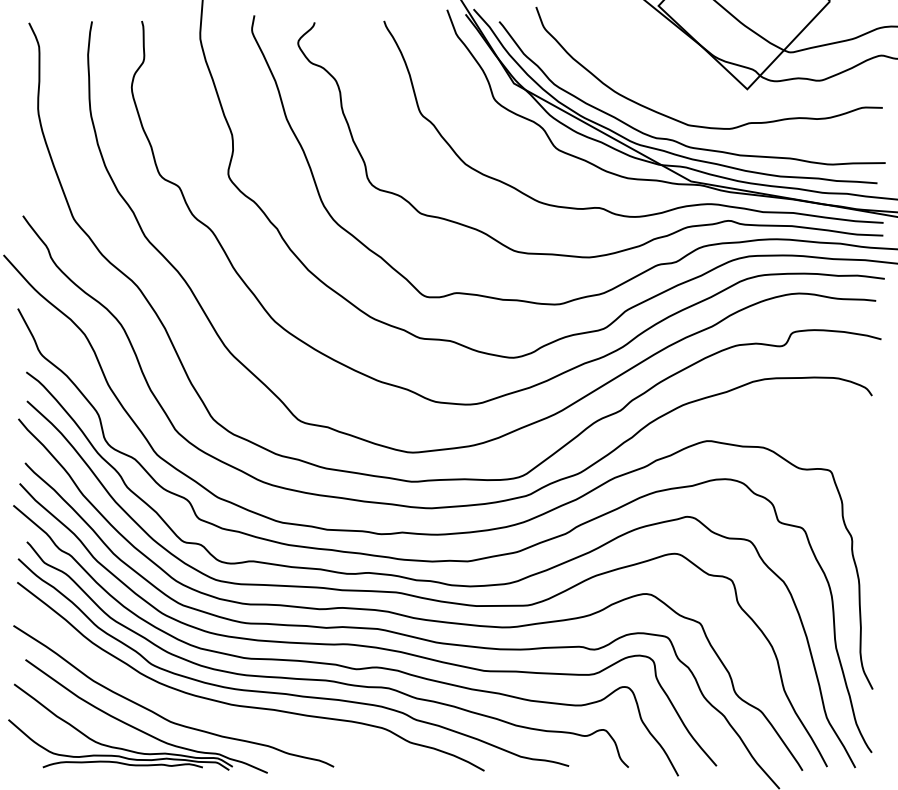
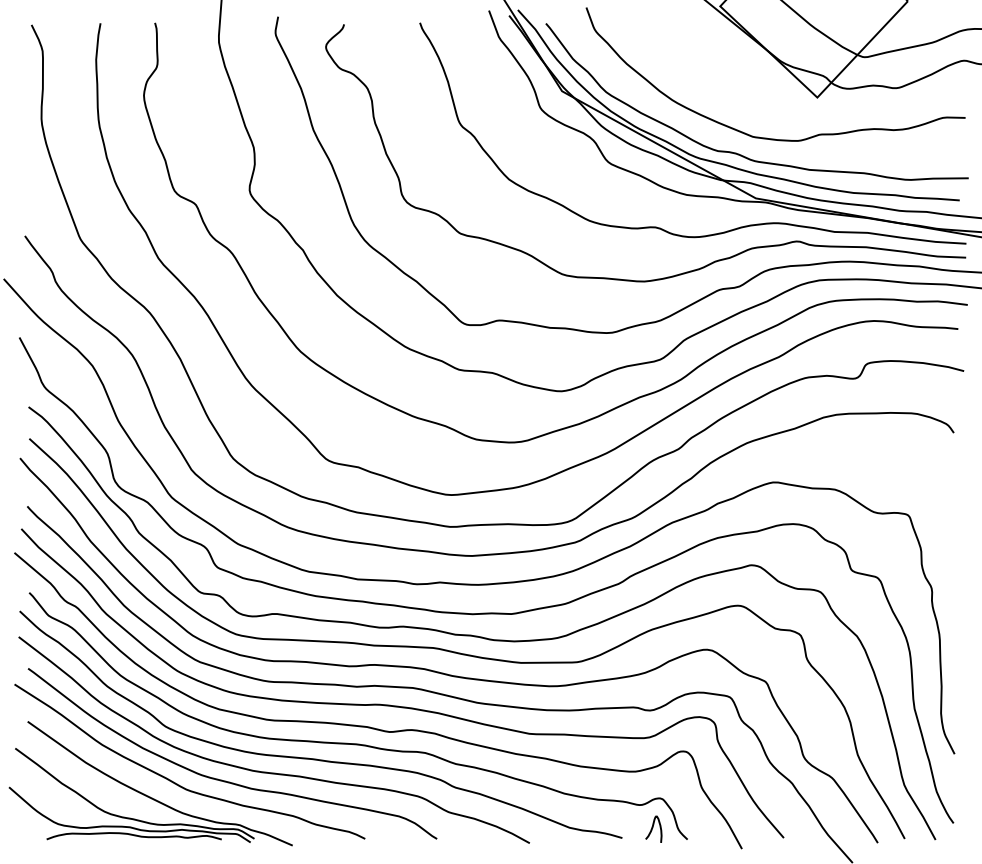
curve: (206, 713) -> (225, 780), added
curve: (597, 756) -> (653, 827), added

